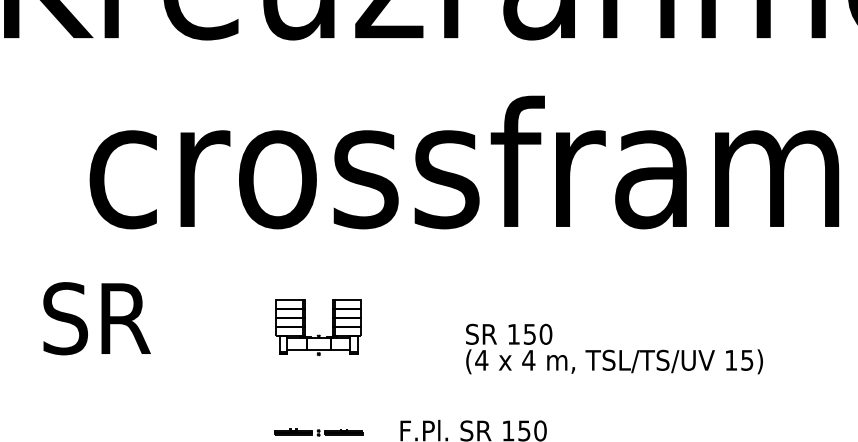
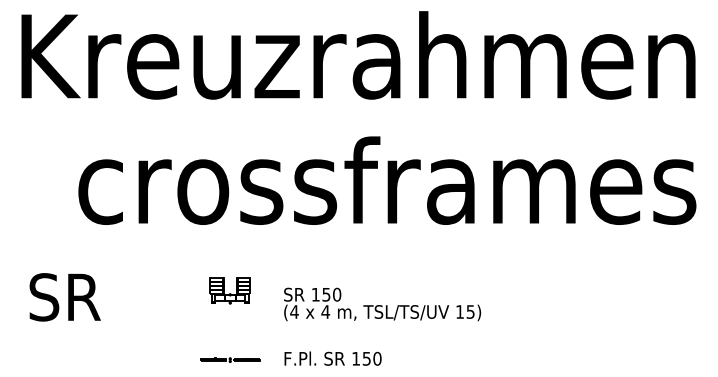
text: (95, 318) -> (64, 297), moved
part: (317, 327) -> (229, 290), size x0.71
text: (614, 349) -> (382, 304), moved

